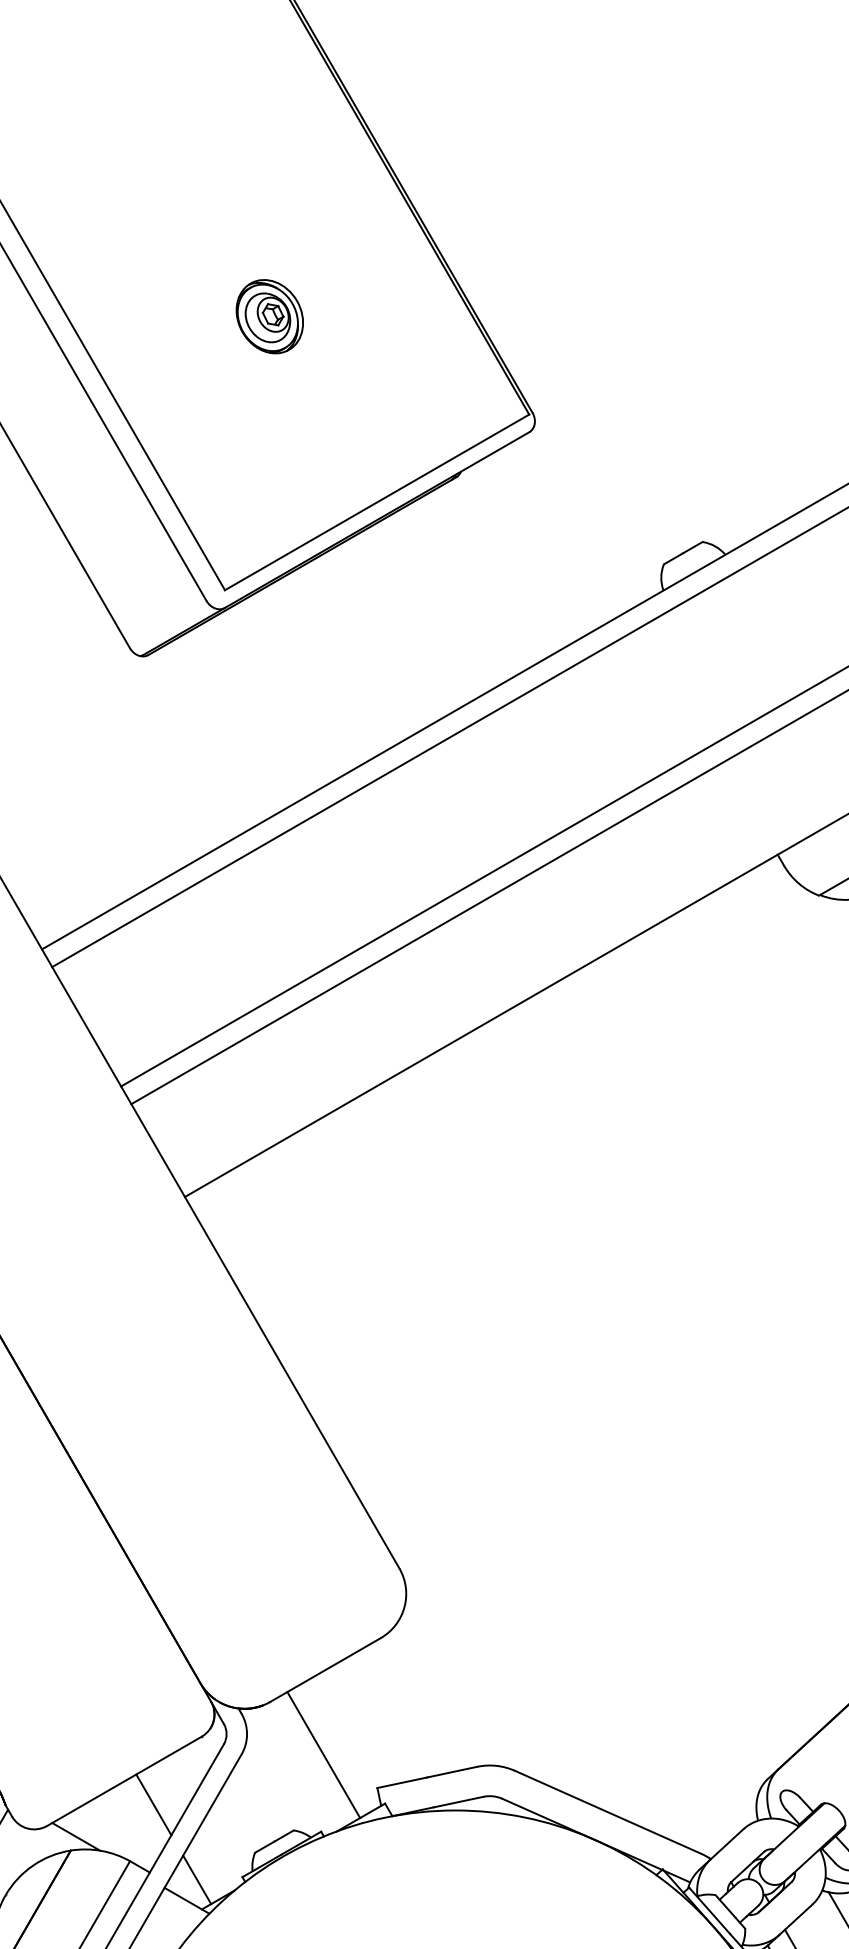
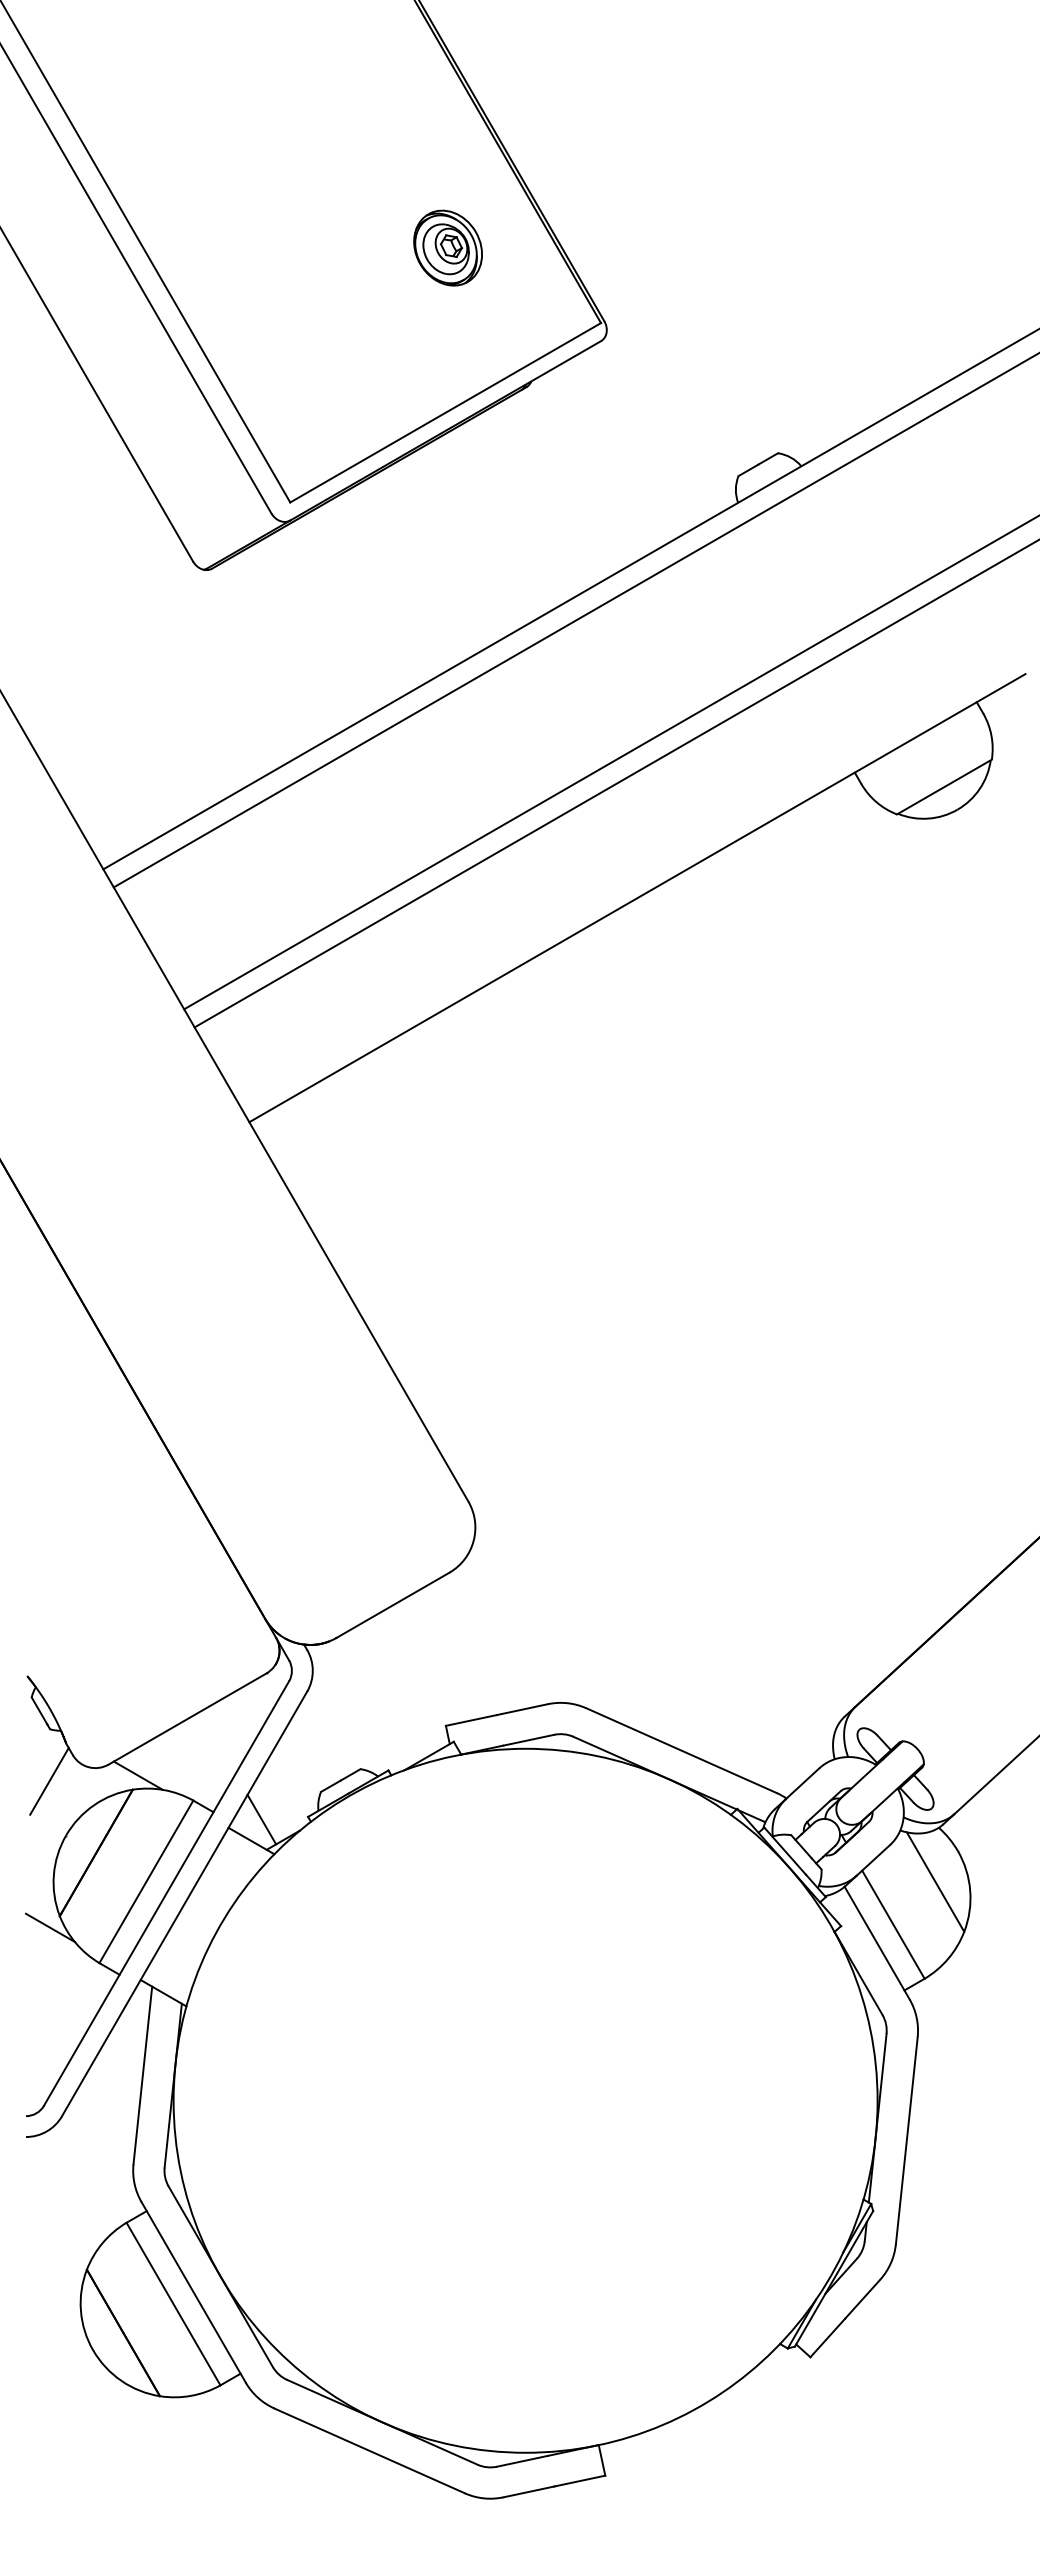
part: (269, 316) -> (447, 247), moved
line: (323, 1754) -> (390, 1691), removed
line: (153, 1805) -> (217, 1743), removed

